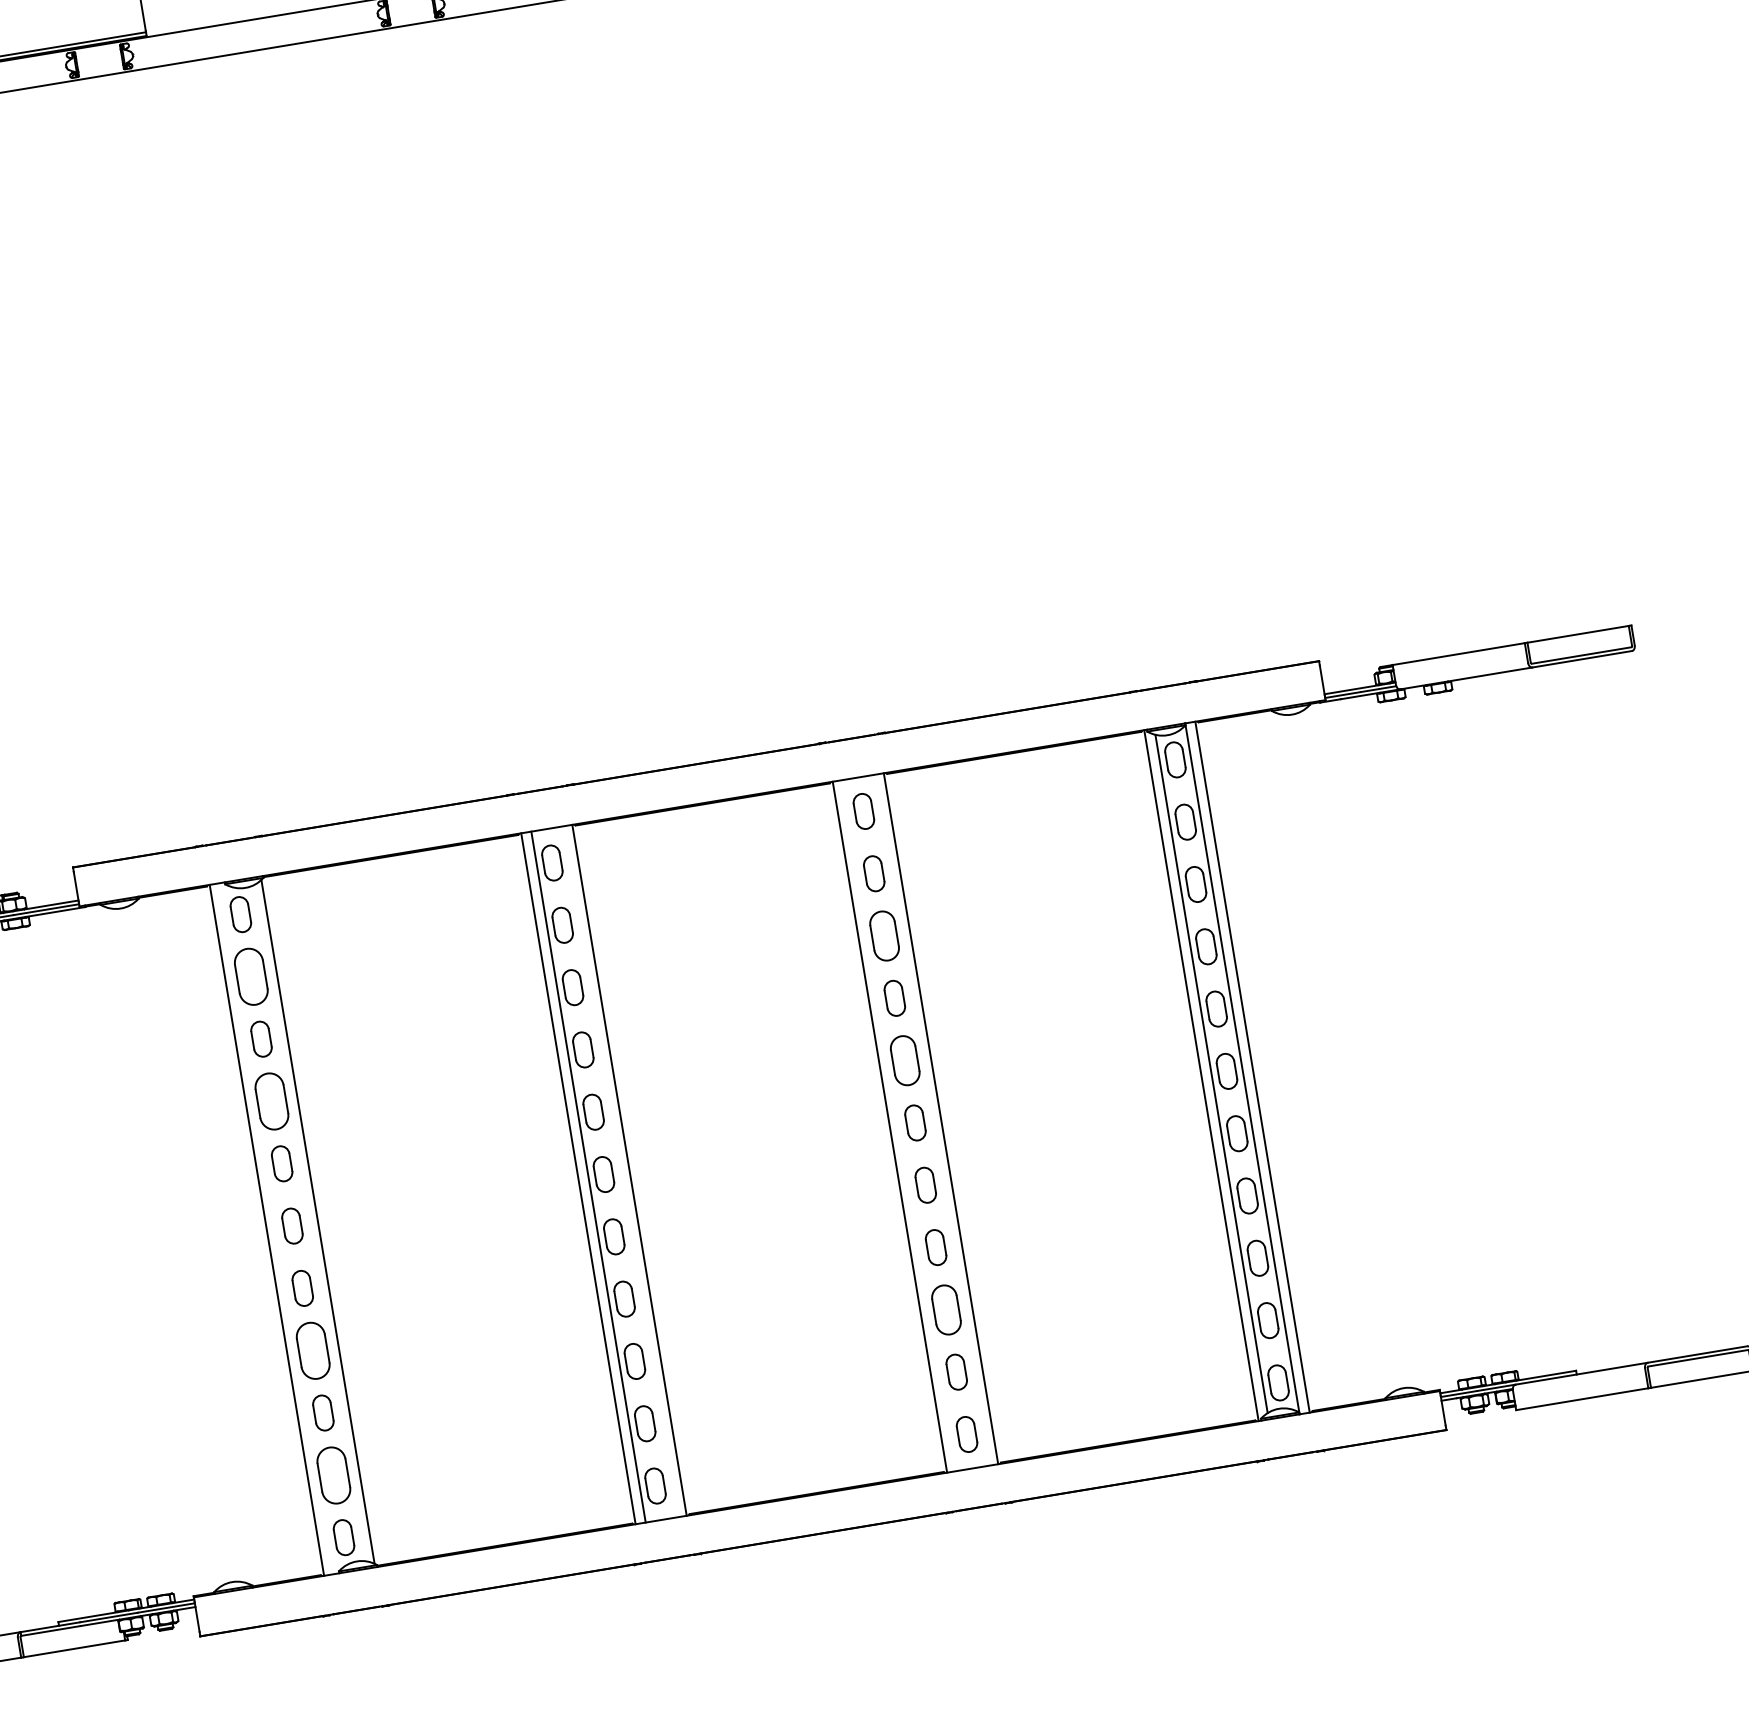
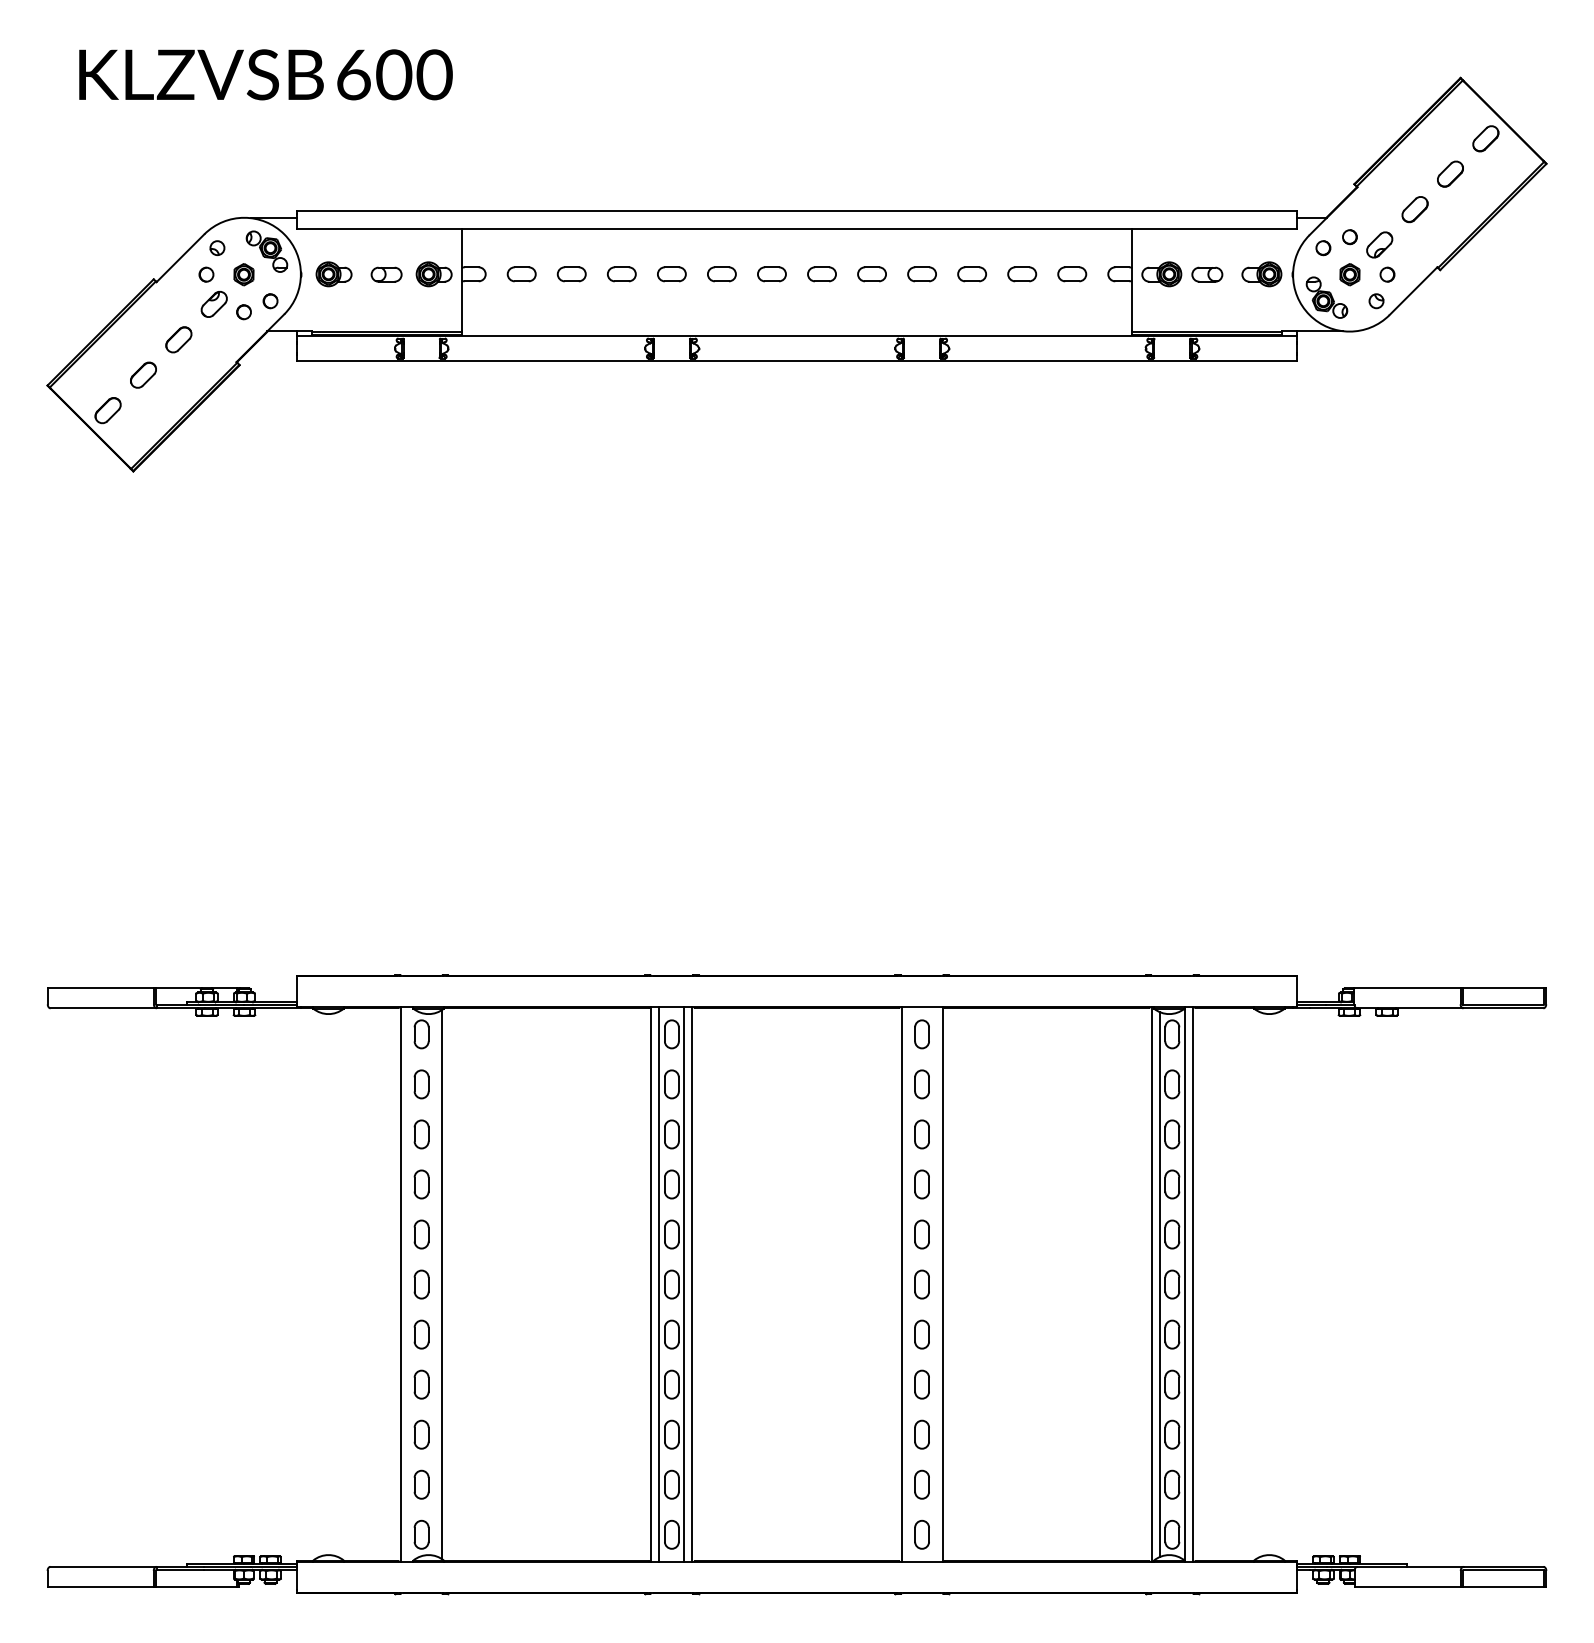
part: (883, 936) -> (921, 1134), size x0.71
part: (251, 977) -> (421, 1084), size x0.62
part: (904, 1060) -> (921, 1234), size x0.71
part: (271, 1101) -> (421, 1184), size x0.62
line: (619, 1171) -> (684, 1284), added
part: (945, 1309) -> (921, 1434), size x0.71
part: (312, 1350) -> (421, 1384), size x0.62
part: (333, 1475) -> (421, 1484), size x0.62

